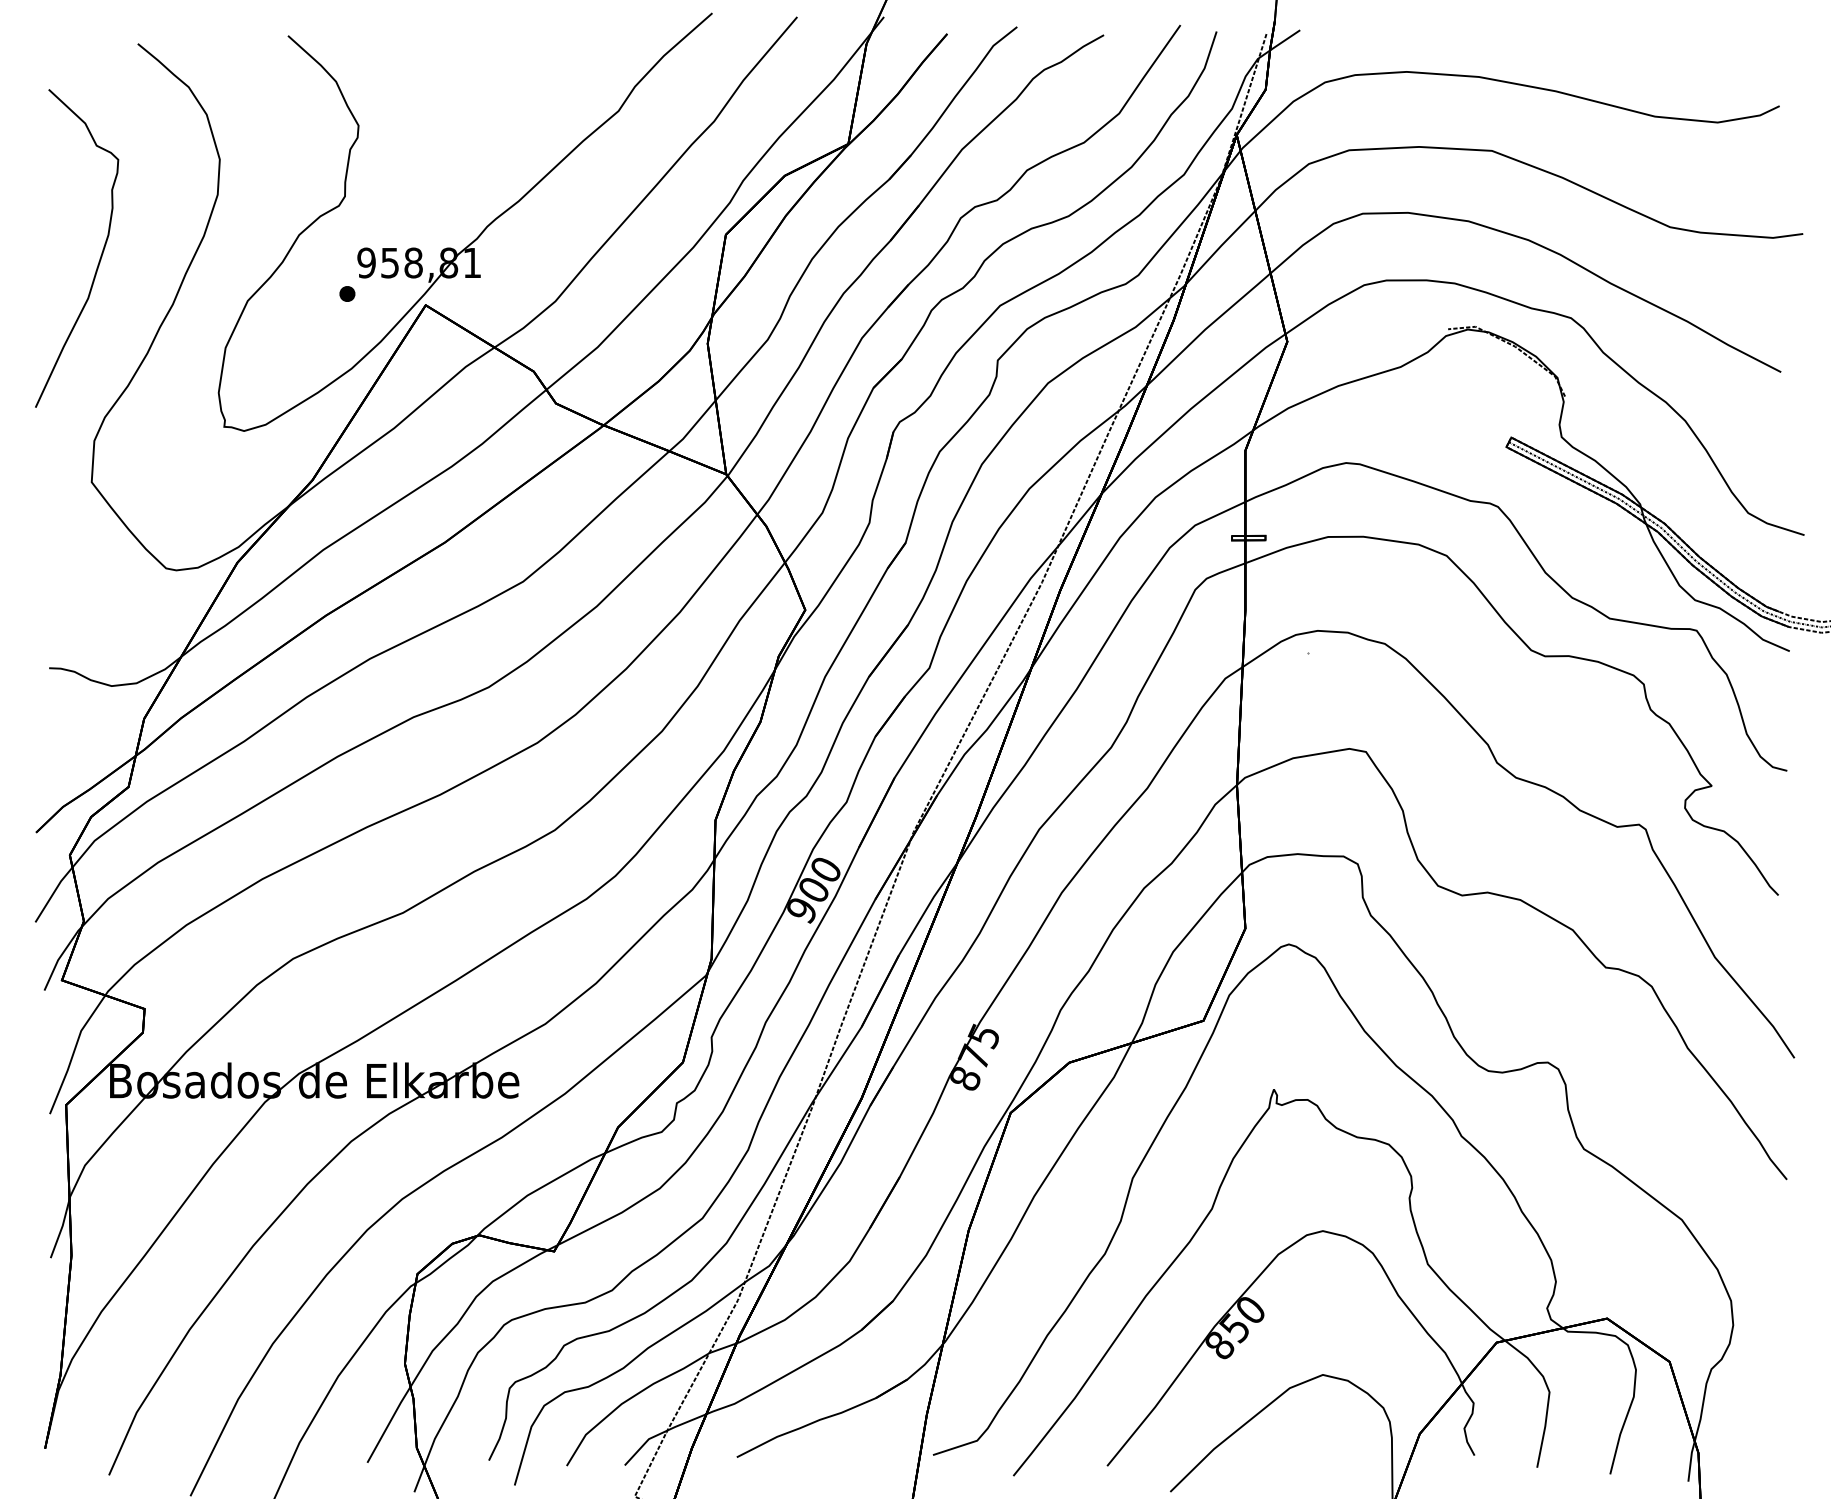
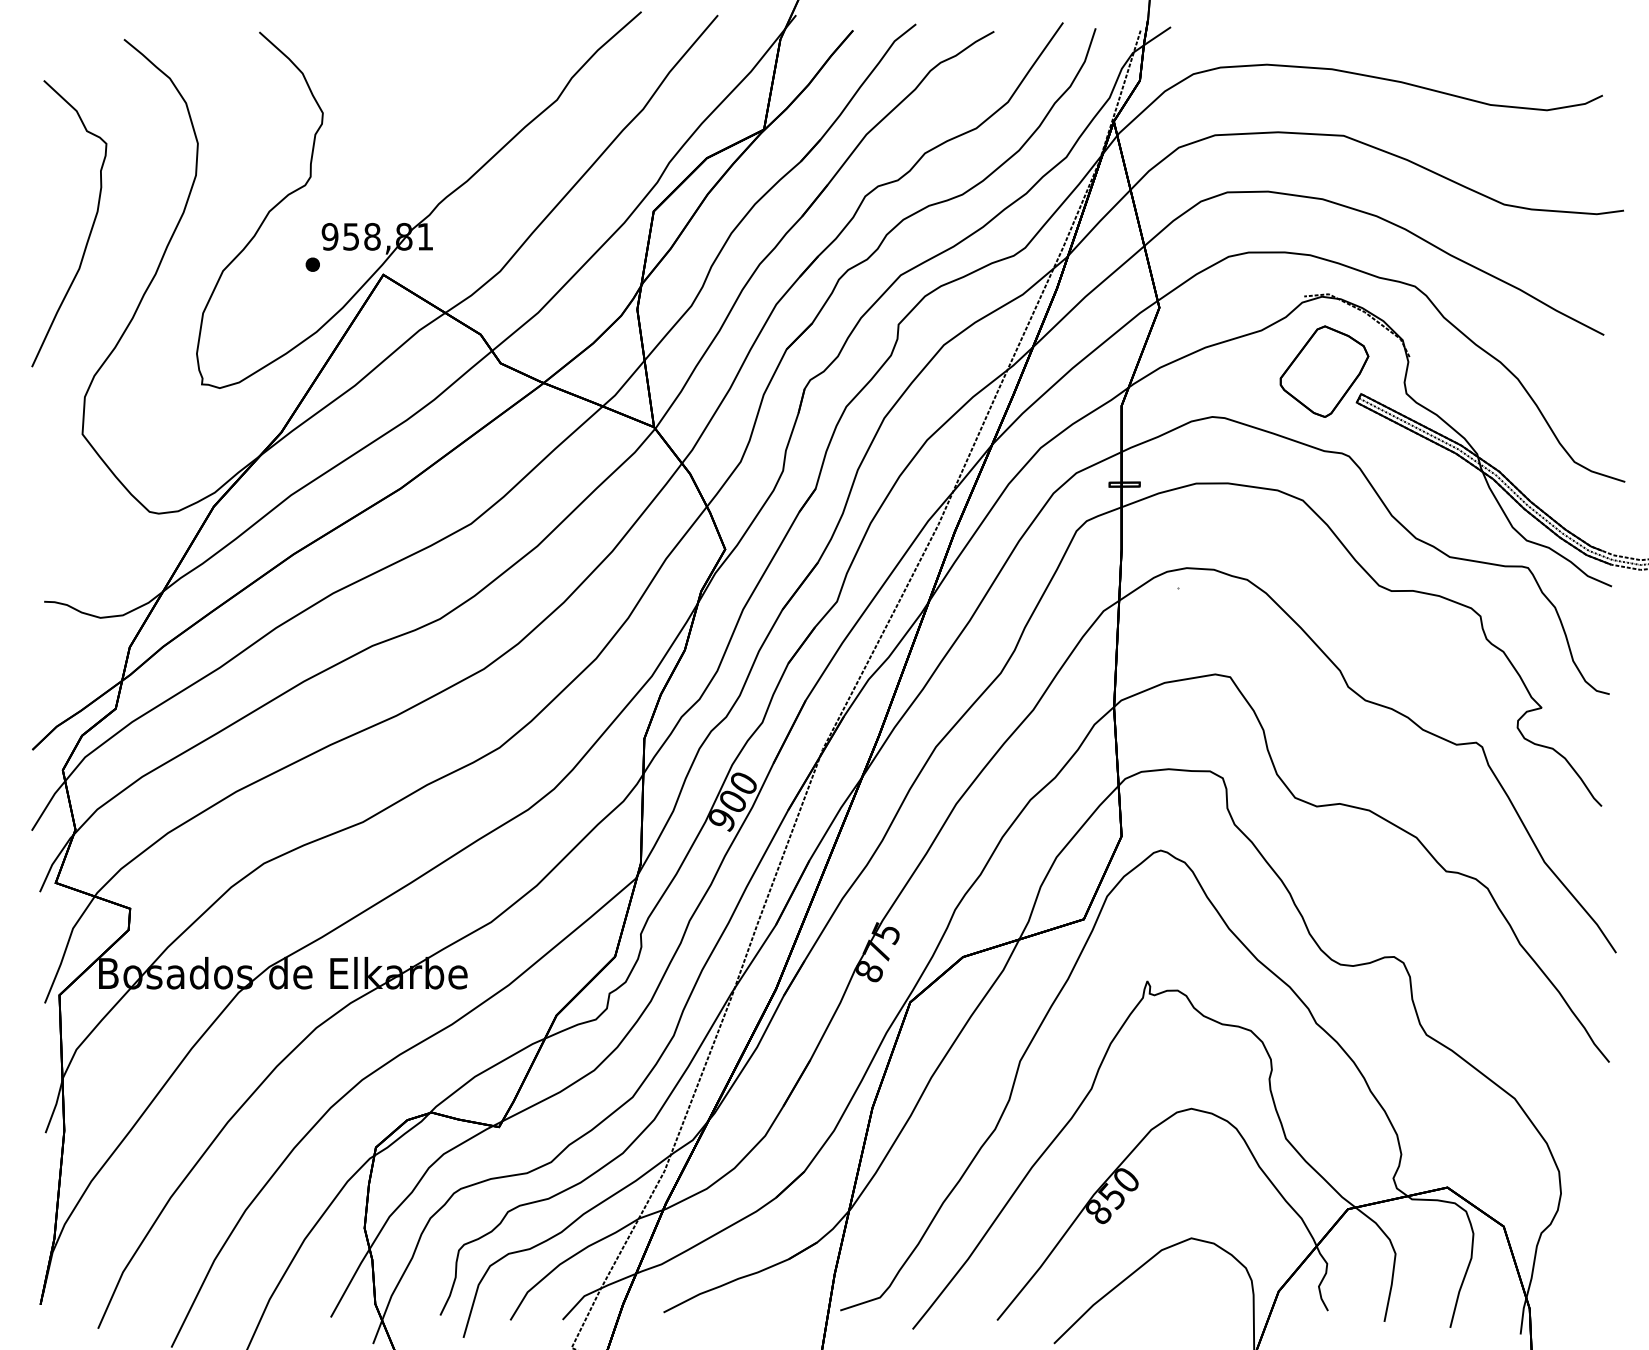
part: (1470, 412) -> (1324, 371), added

